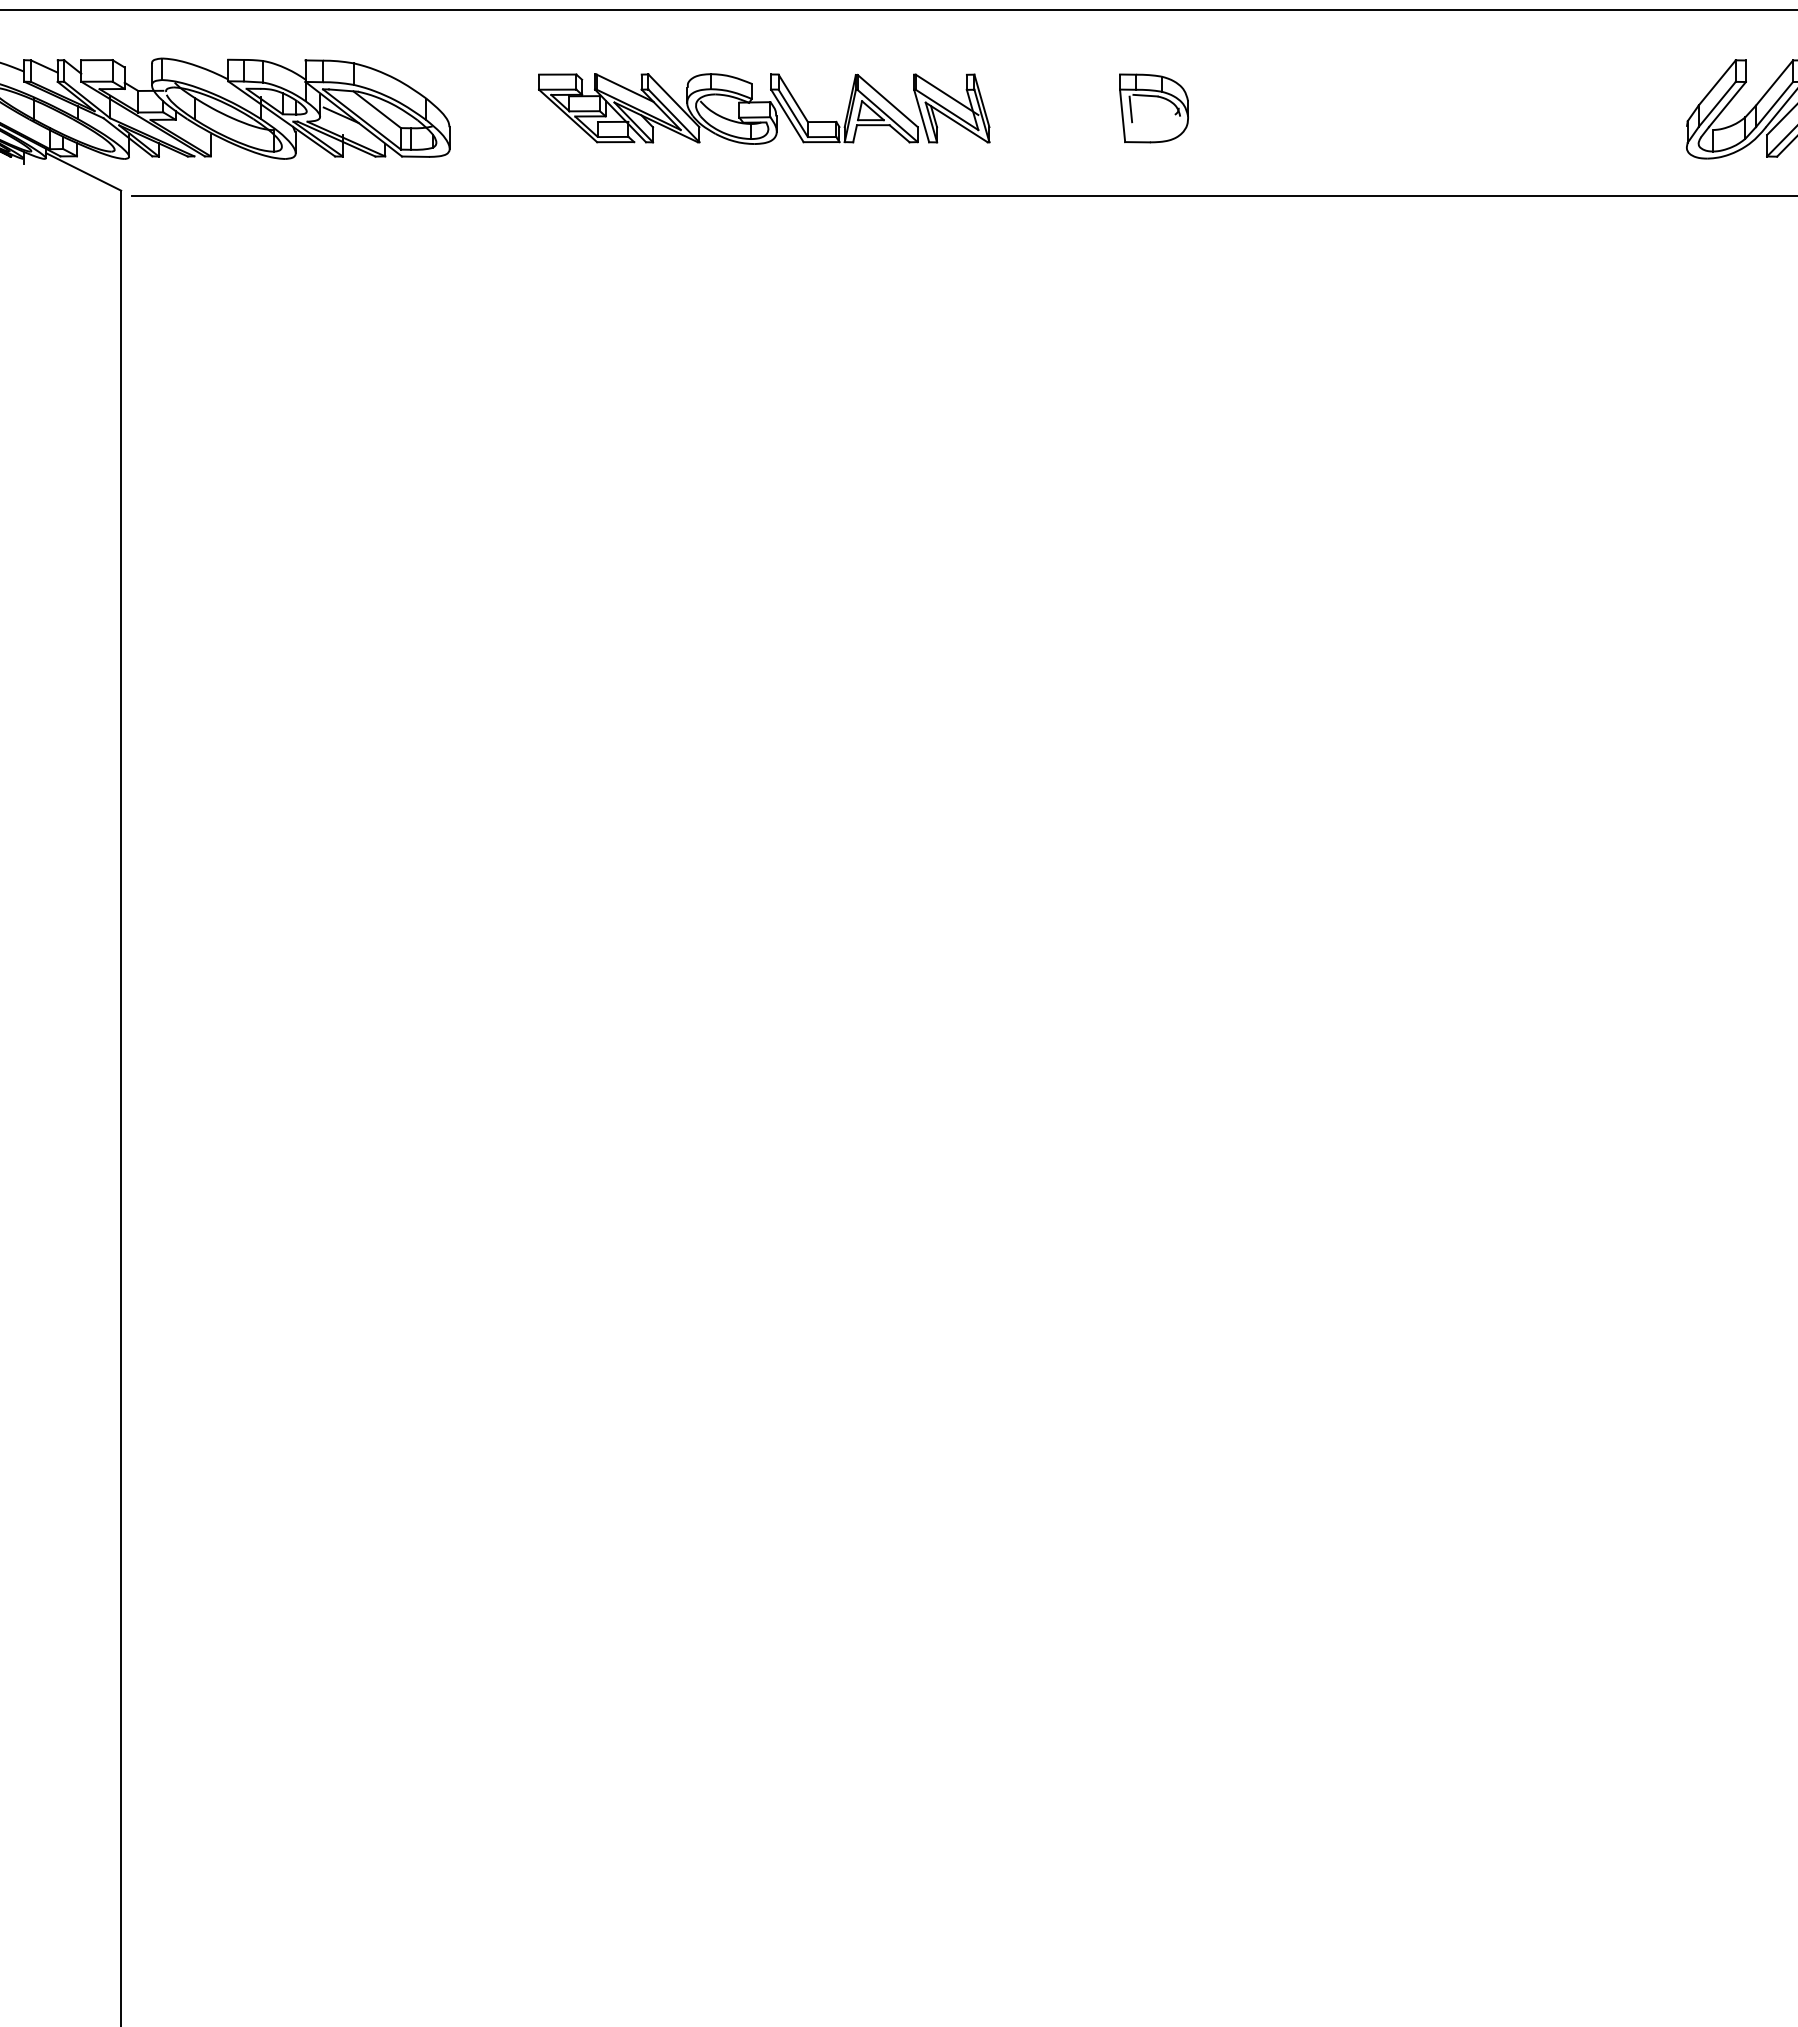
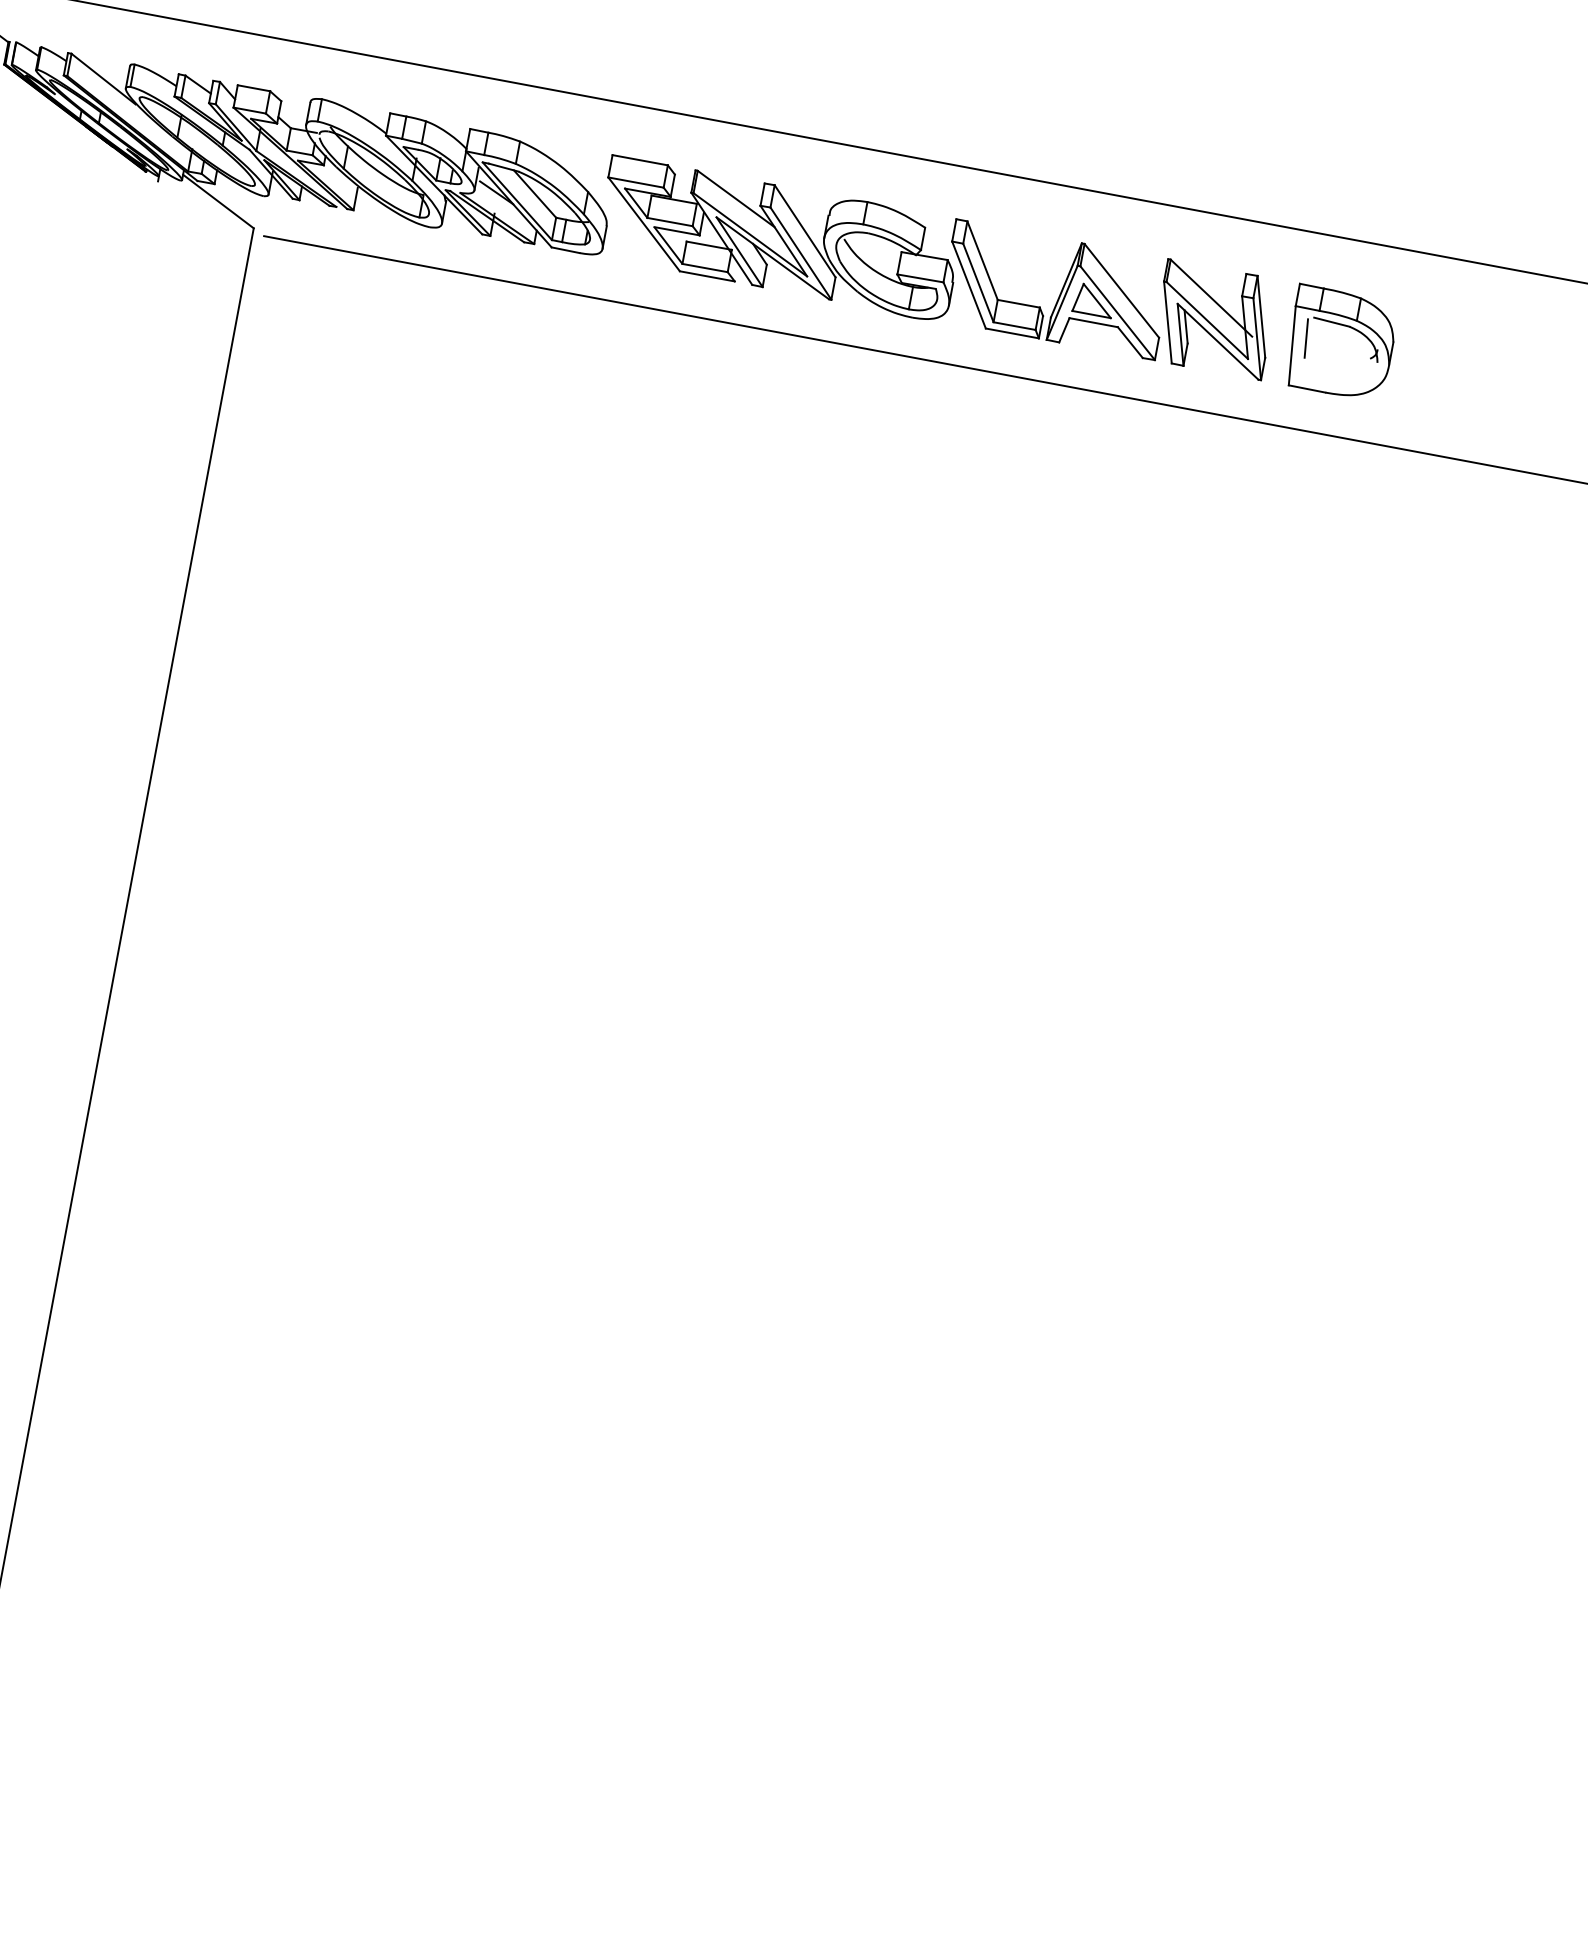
part: (763, 108) -> (935, 267), size x1.43
part: (1153, 108) -> (1340, 343), size x1.43

